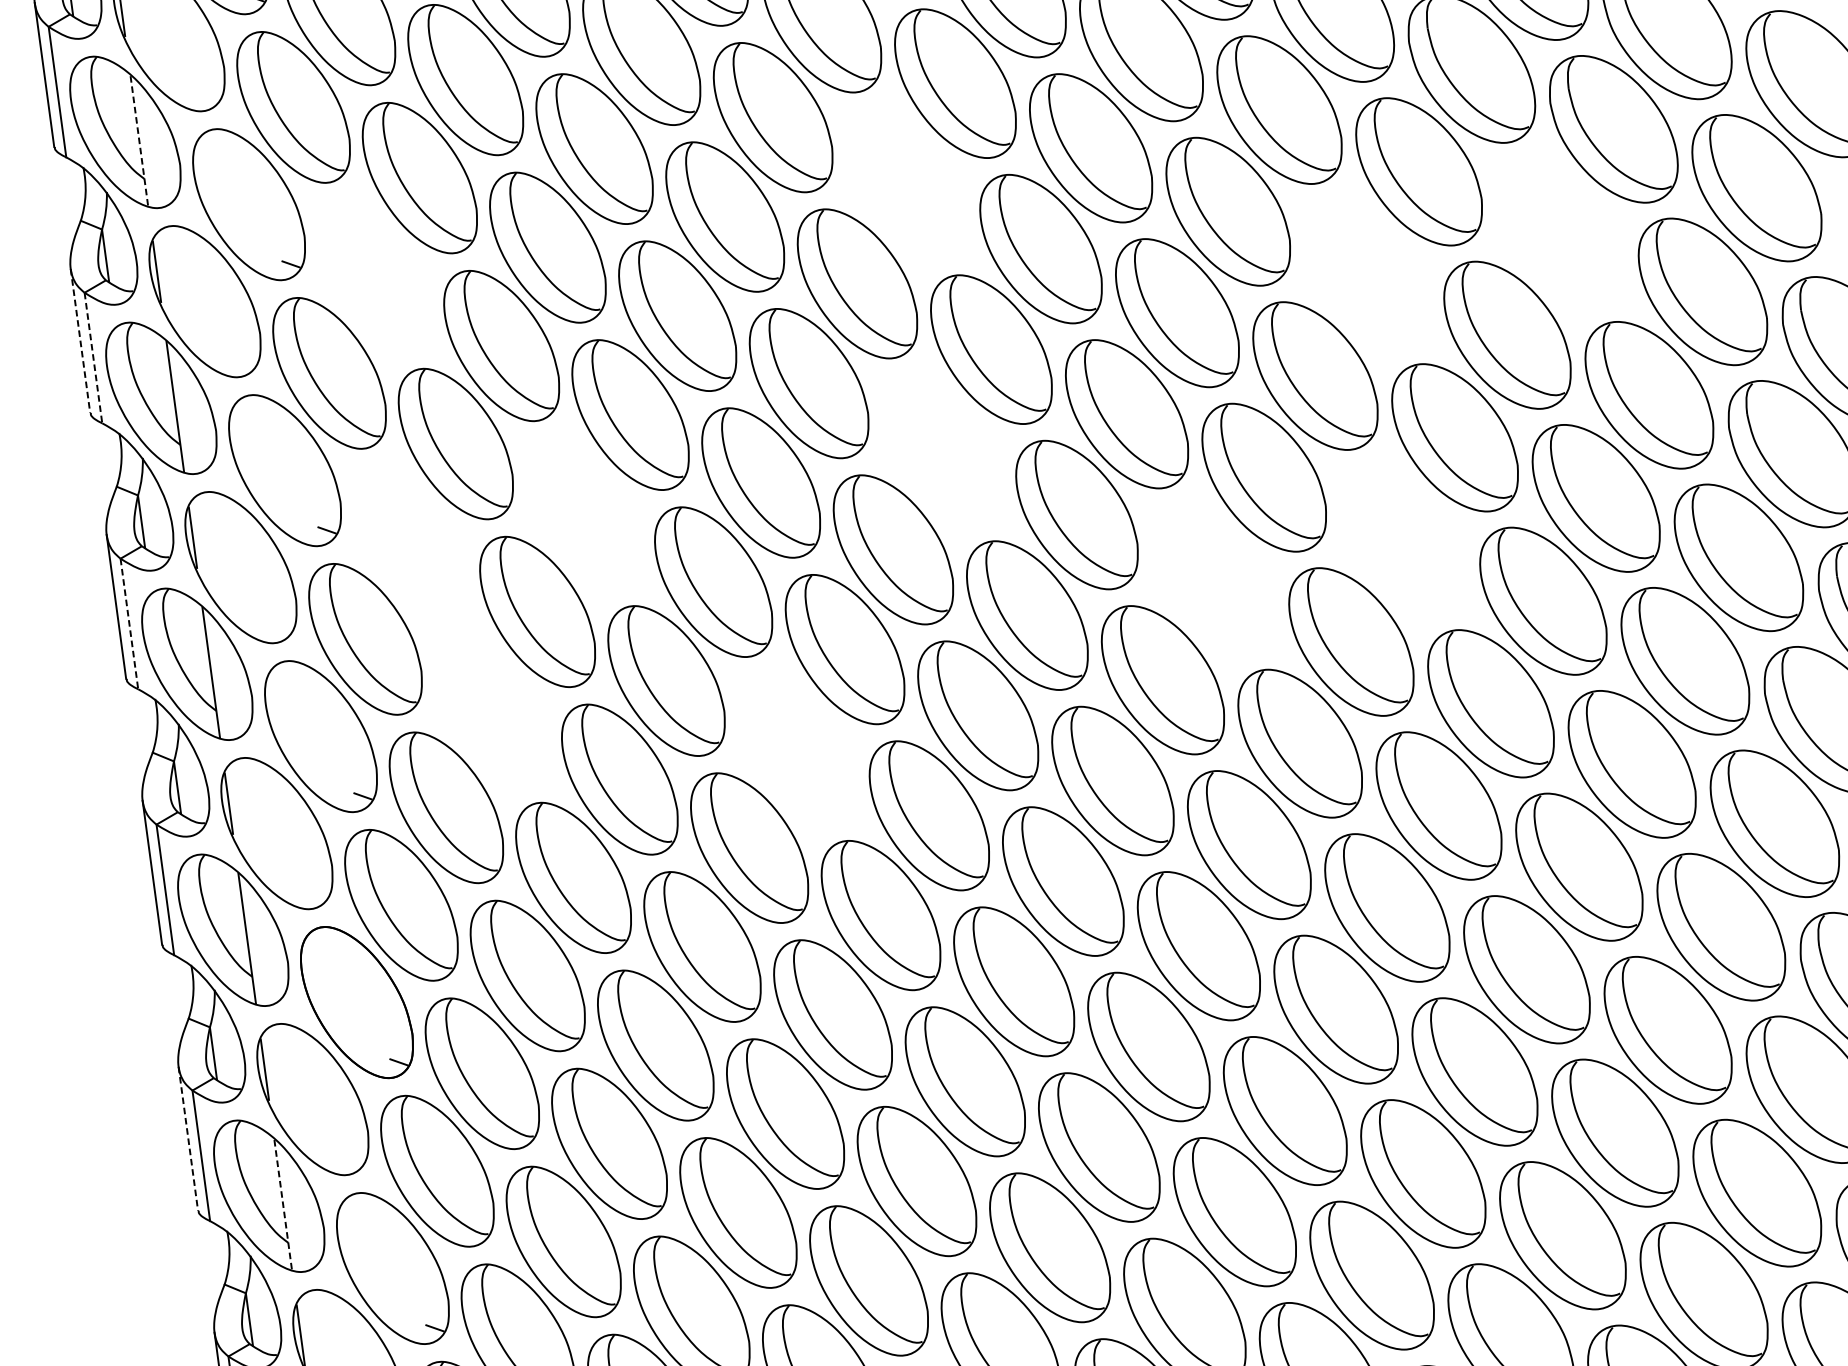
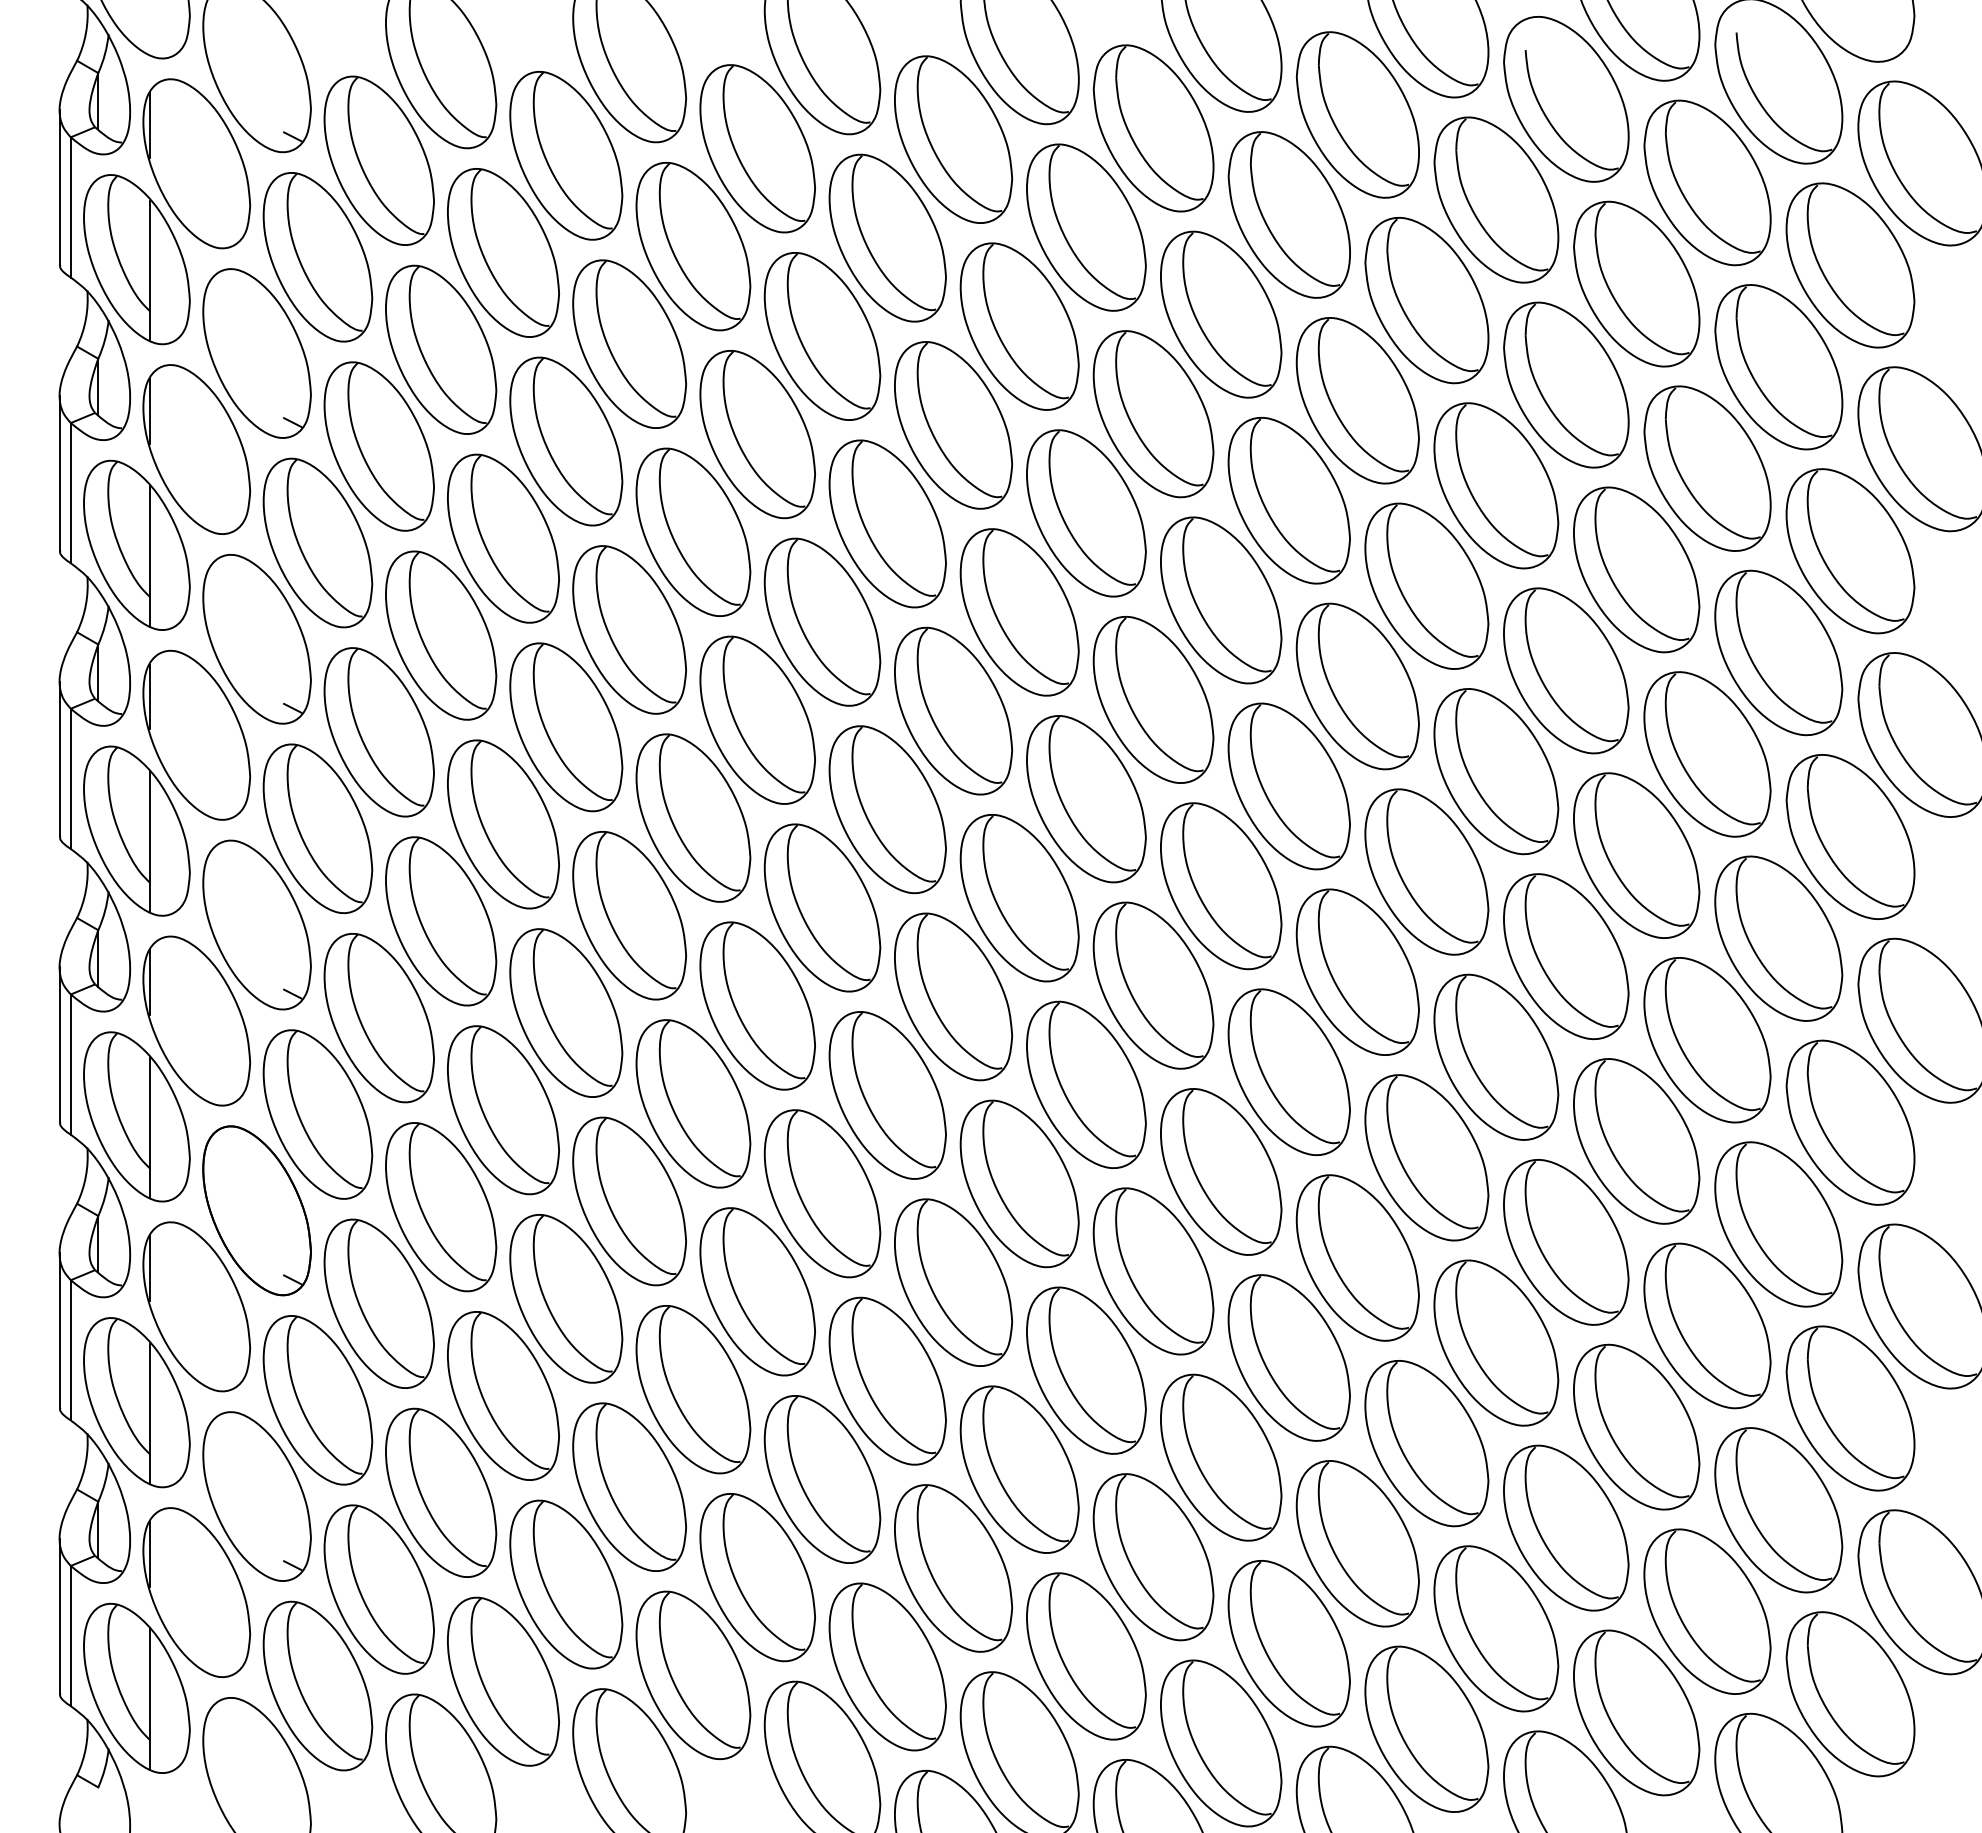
line: (139, 140) -> (150, 270), dashed -> solid
part: (906, 183) -> (953, 425), added
part: (1560, 232) -> (1636, 569), added
part: (1366, 273) -> (1426, 585), added
part: (373, 275) -> (378, 446), added
line: (80, 341) -> (59, 473), dashed -> solid
line: (93, 358) -> (70, 493), dashed -> solid
part: (942, 449) -> (953, 710), added
part: (584, 513) -> (566, 727), added
part: (1402, 539) -> (1426, 871), added
part: (409, 542) -> (378, 732), added
part: (1213, 579) -> (1221, 886), added
line: (129, 624) -> (70, 779), dashed -> solid
part: (492, 710) -> (441, 921), added
part: (797, 748) -> (757, 1005), added
line: (188, 1138) -> (59, 1330), dashed -> solid
line: (283, 1204) -> (150, 1413), dashed -> solid

